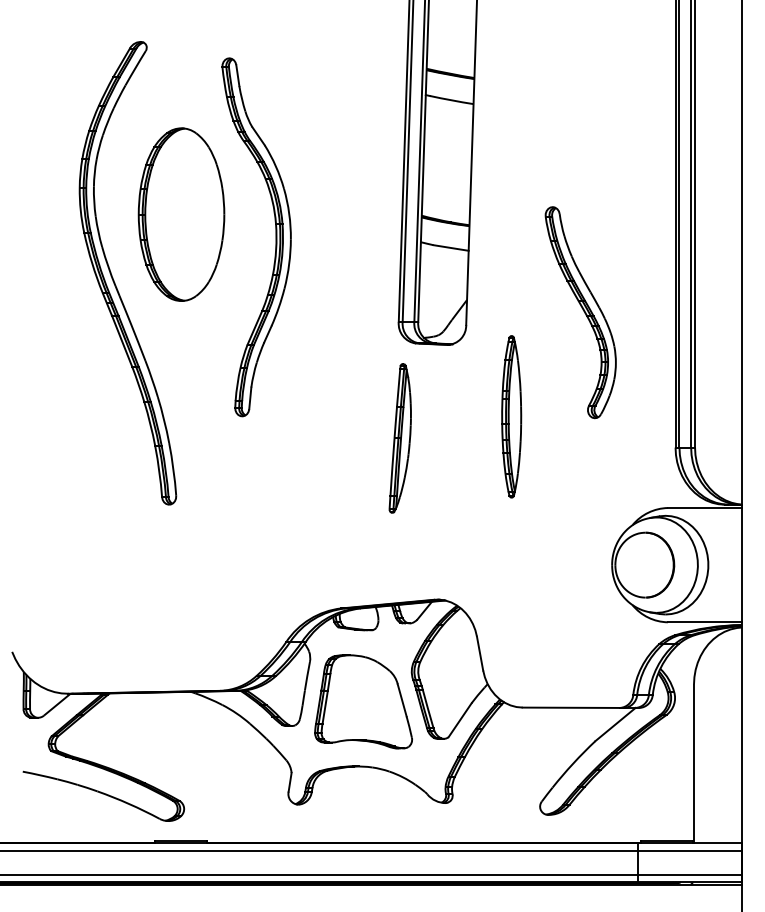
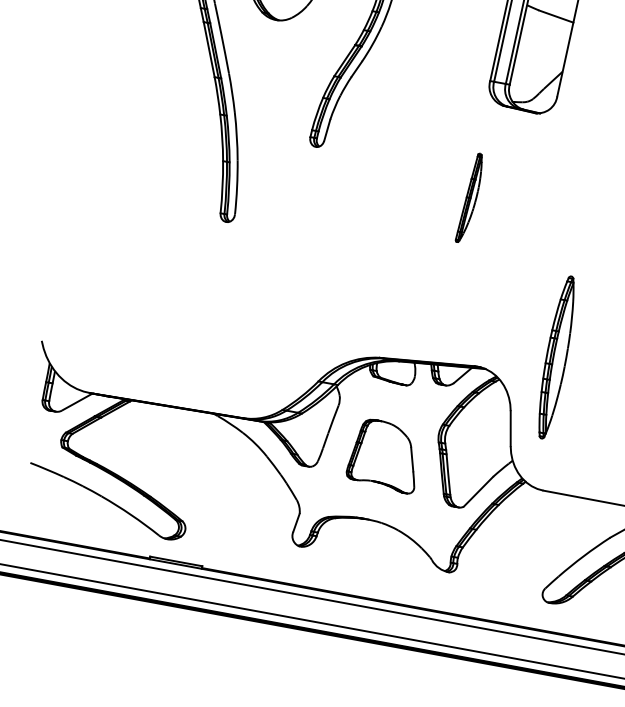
part: (511, 416) -> (556, 357), moved
part: (399, 438) -> (469, 198), size x0.6
part: (363, 701) -> (384, 455), size x0.7

